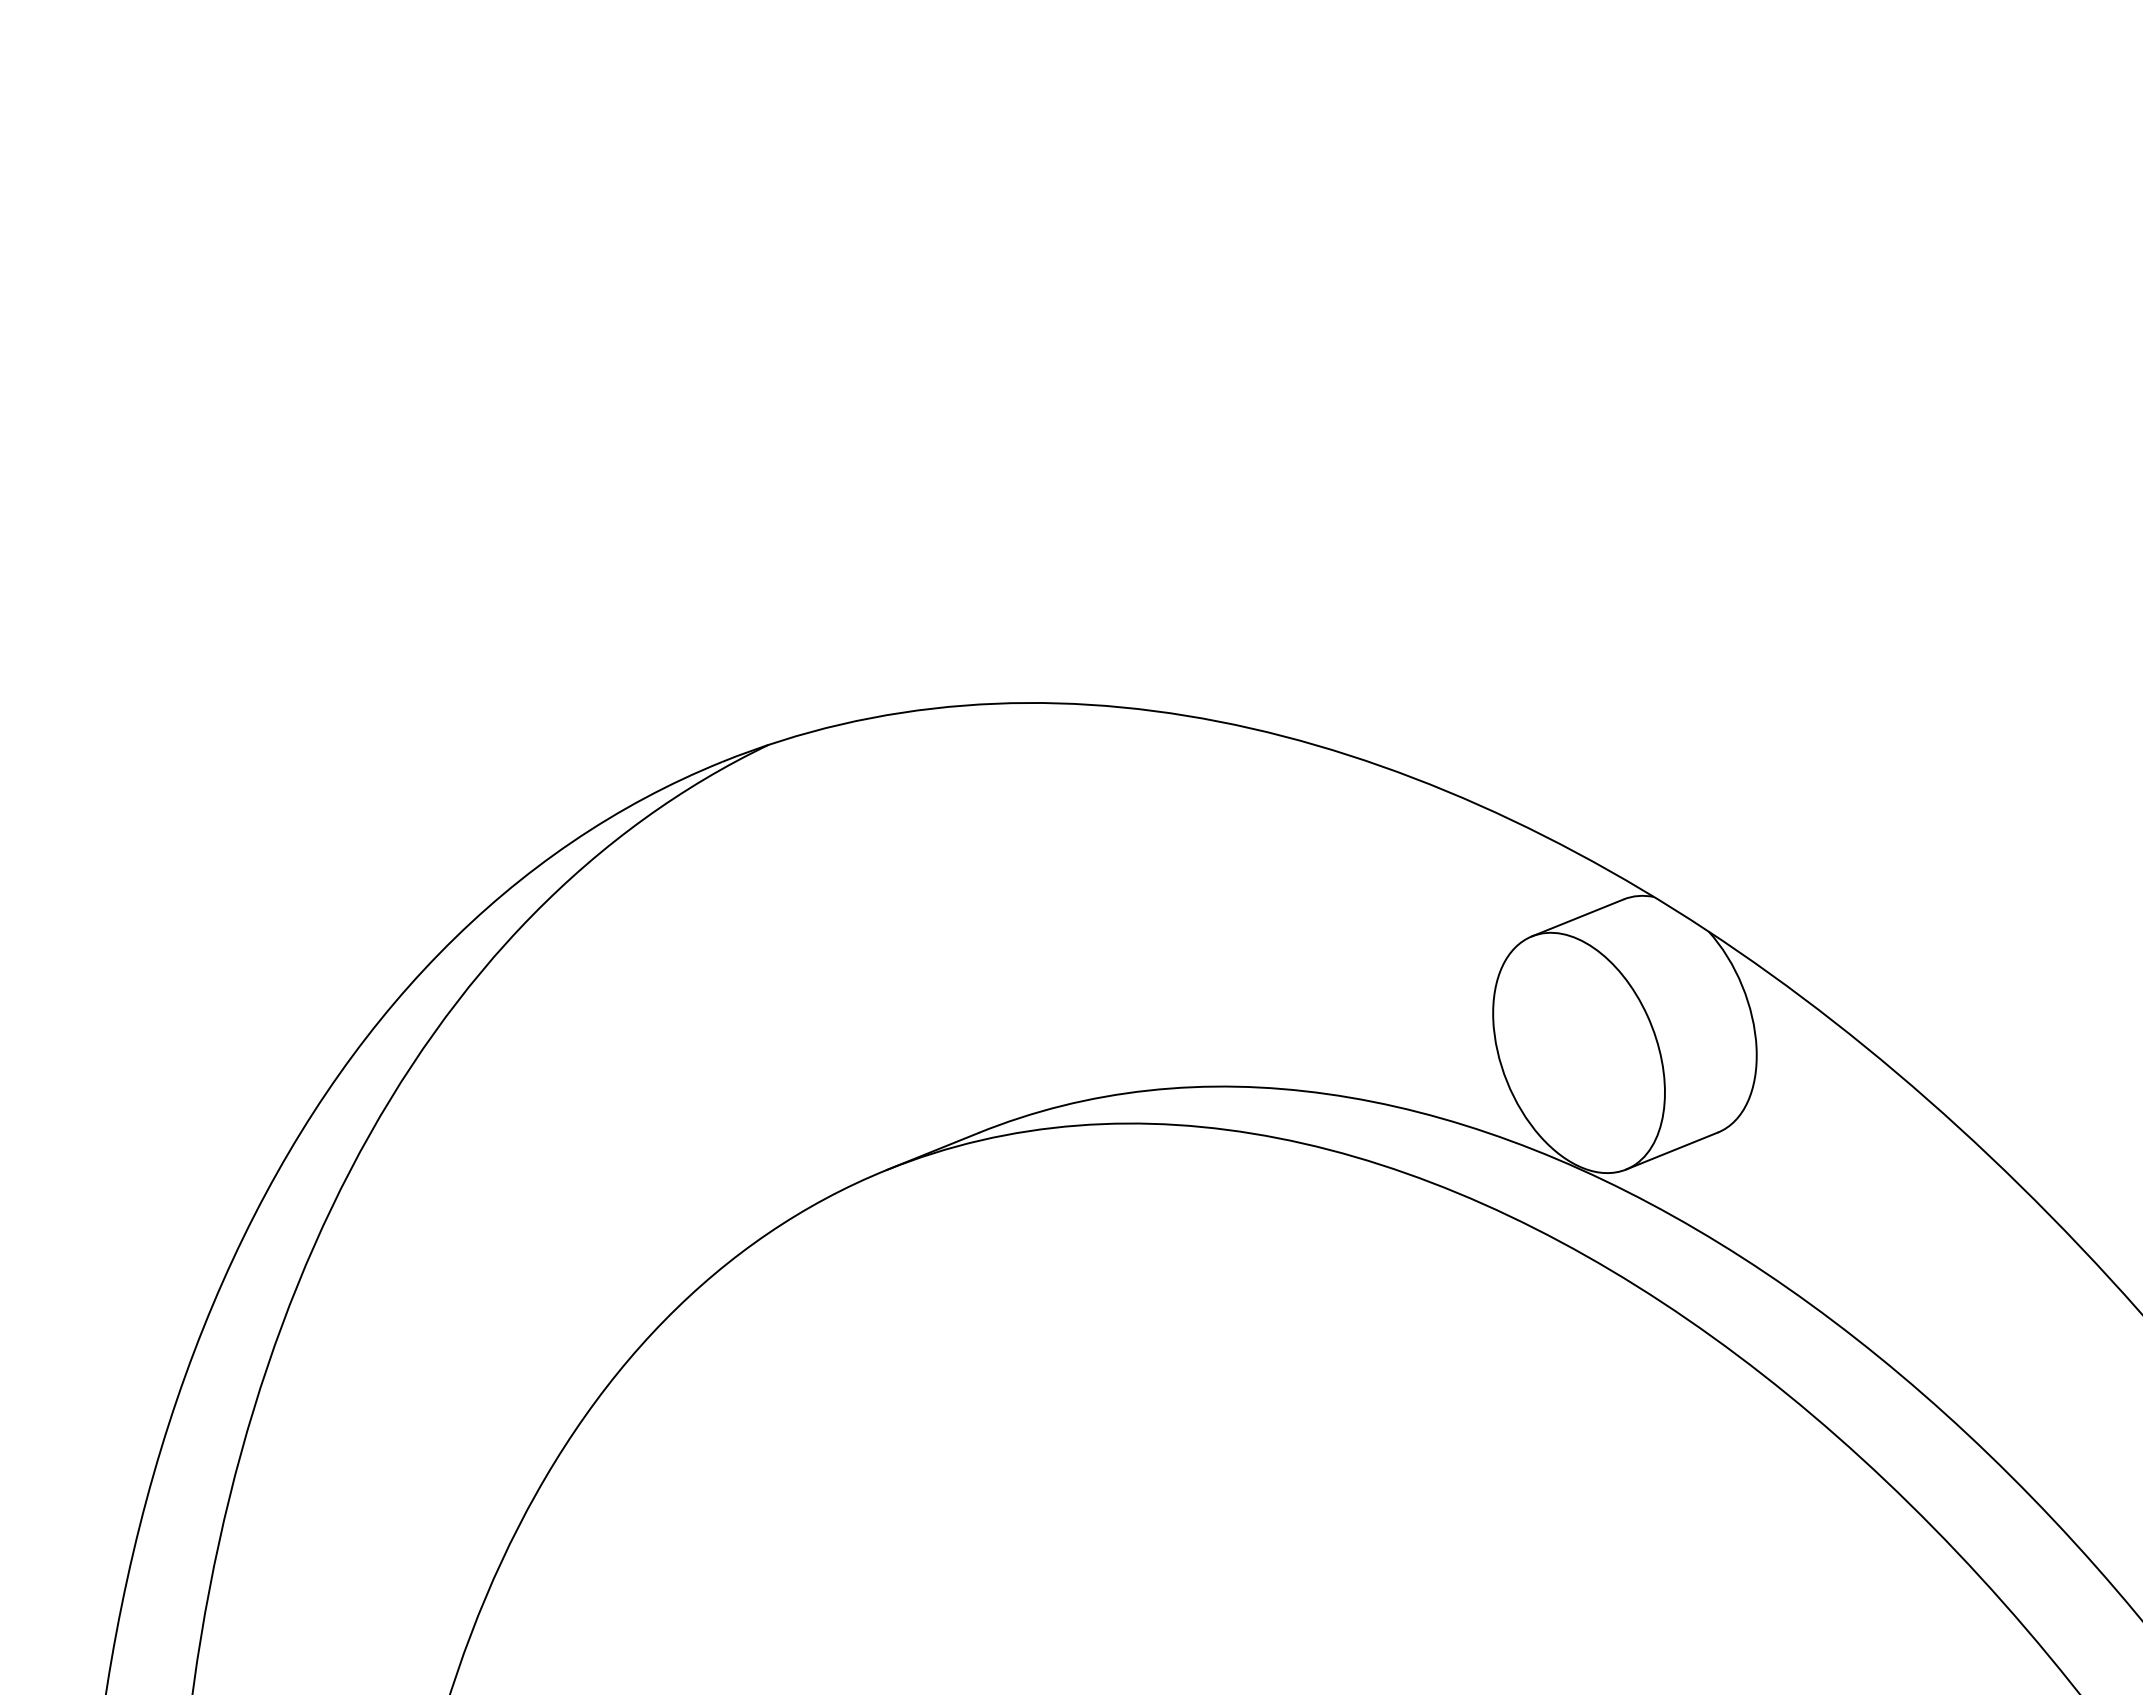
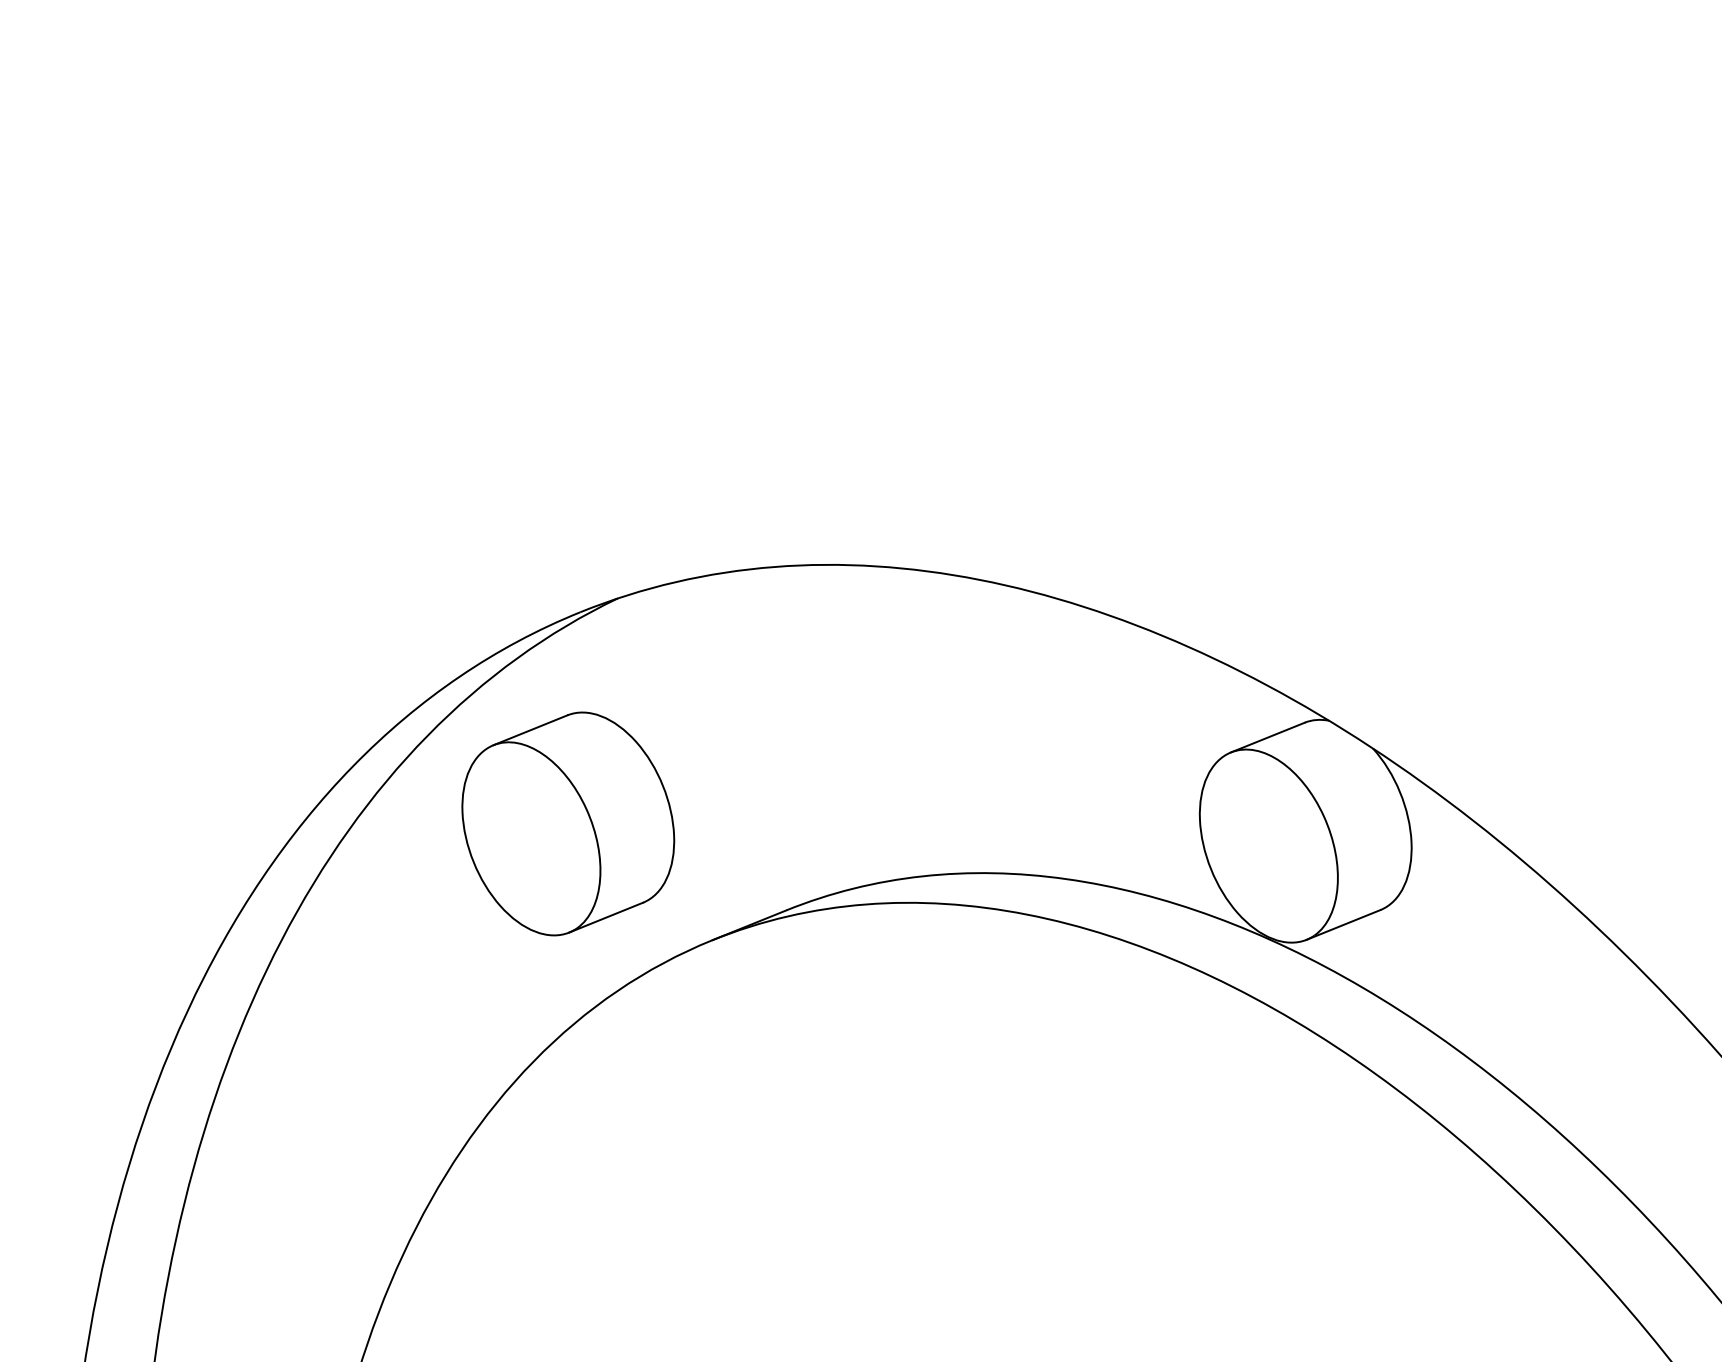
part: (706, 1024) -> (567, 823), added

